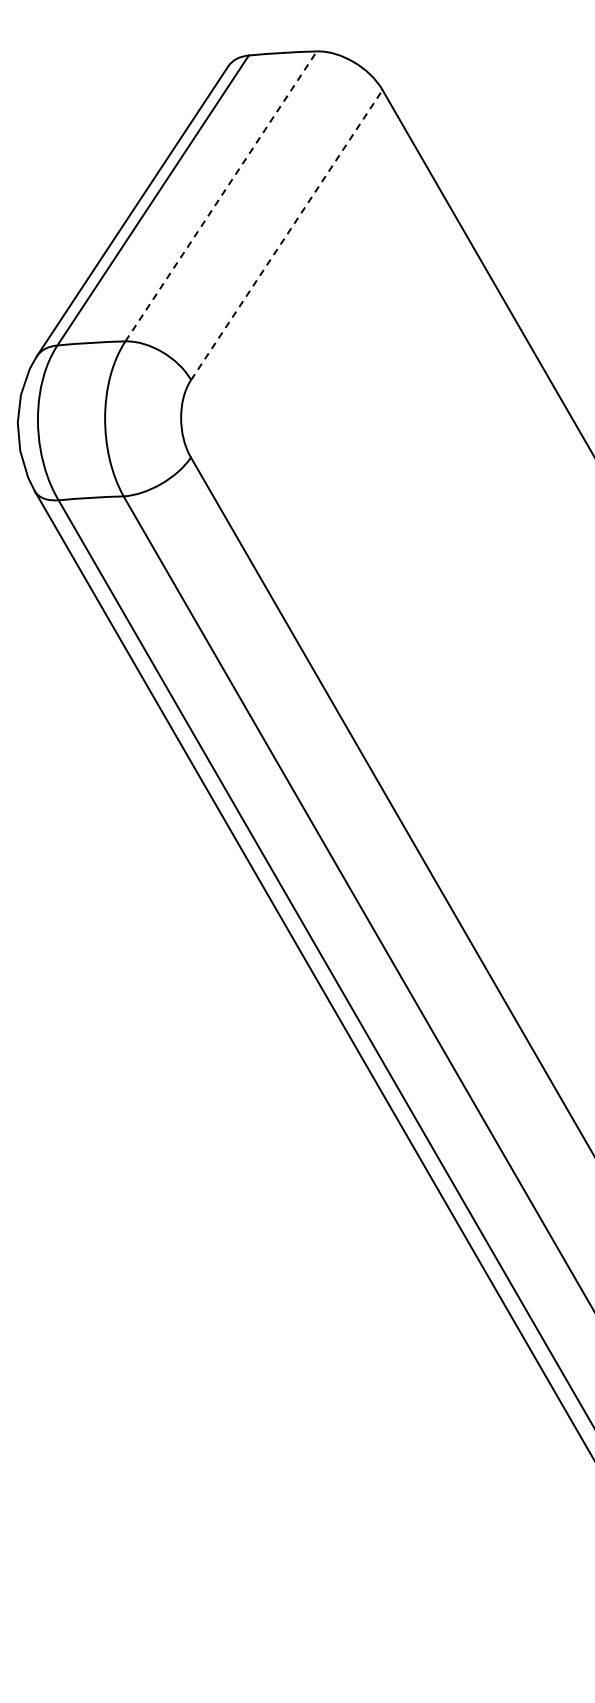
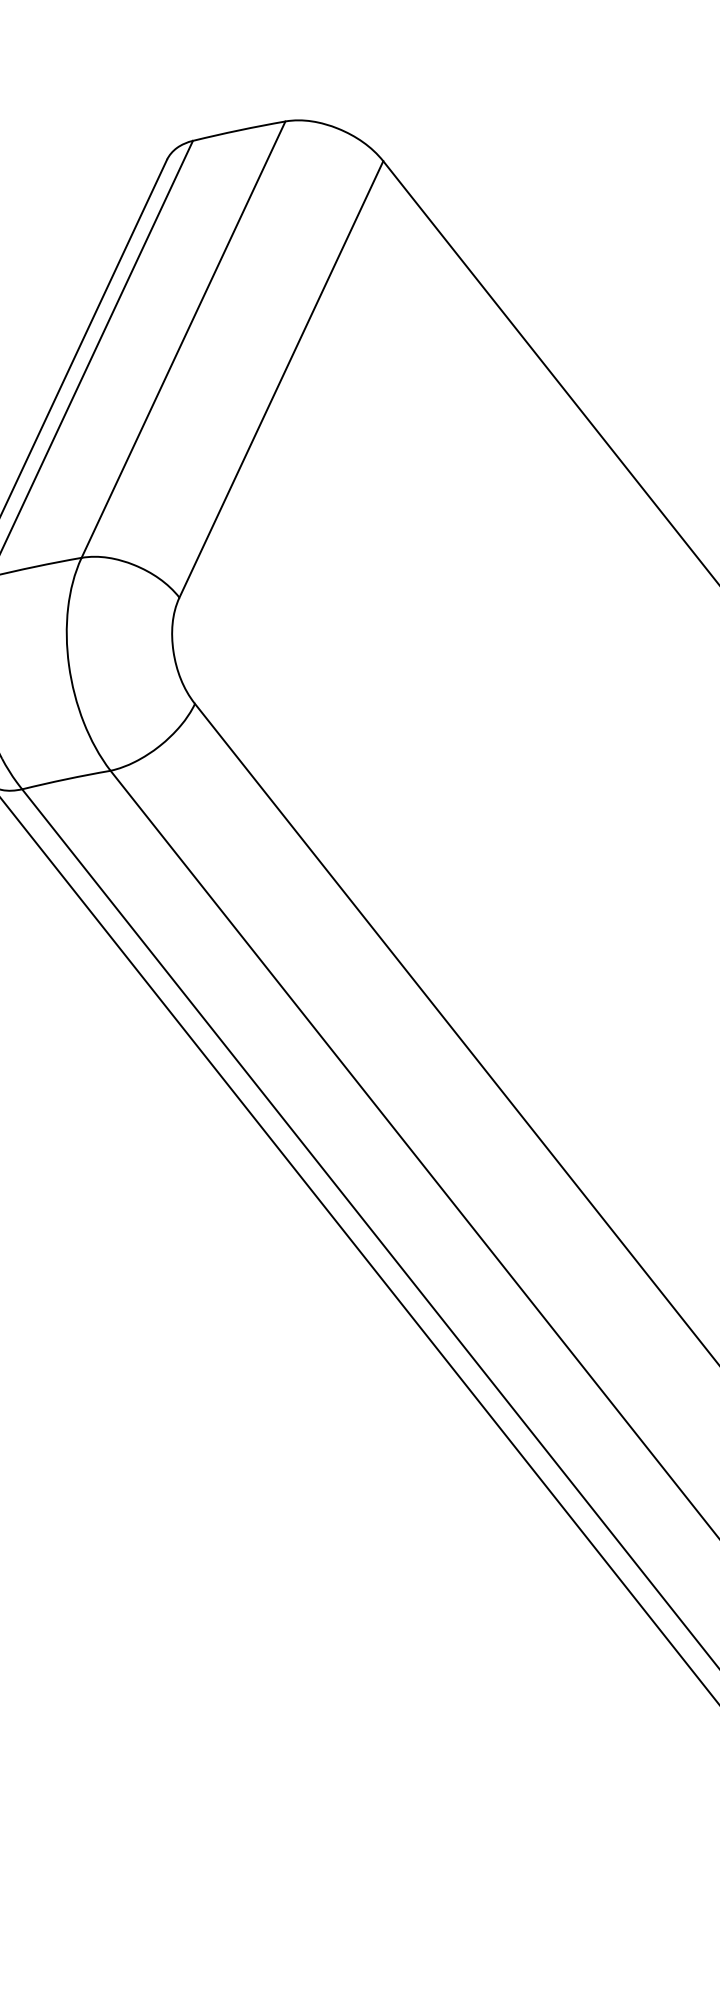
line: (221, 196) -> (183, 339), dashed -> solid
line: (286, 235) -> (281, 380), dashed -> solid

